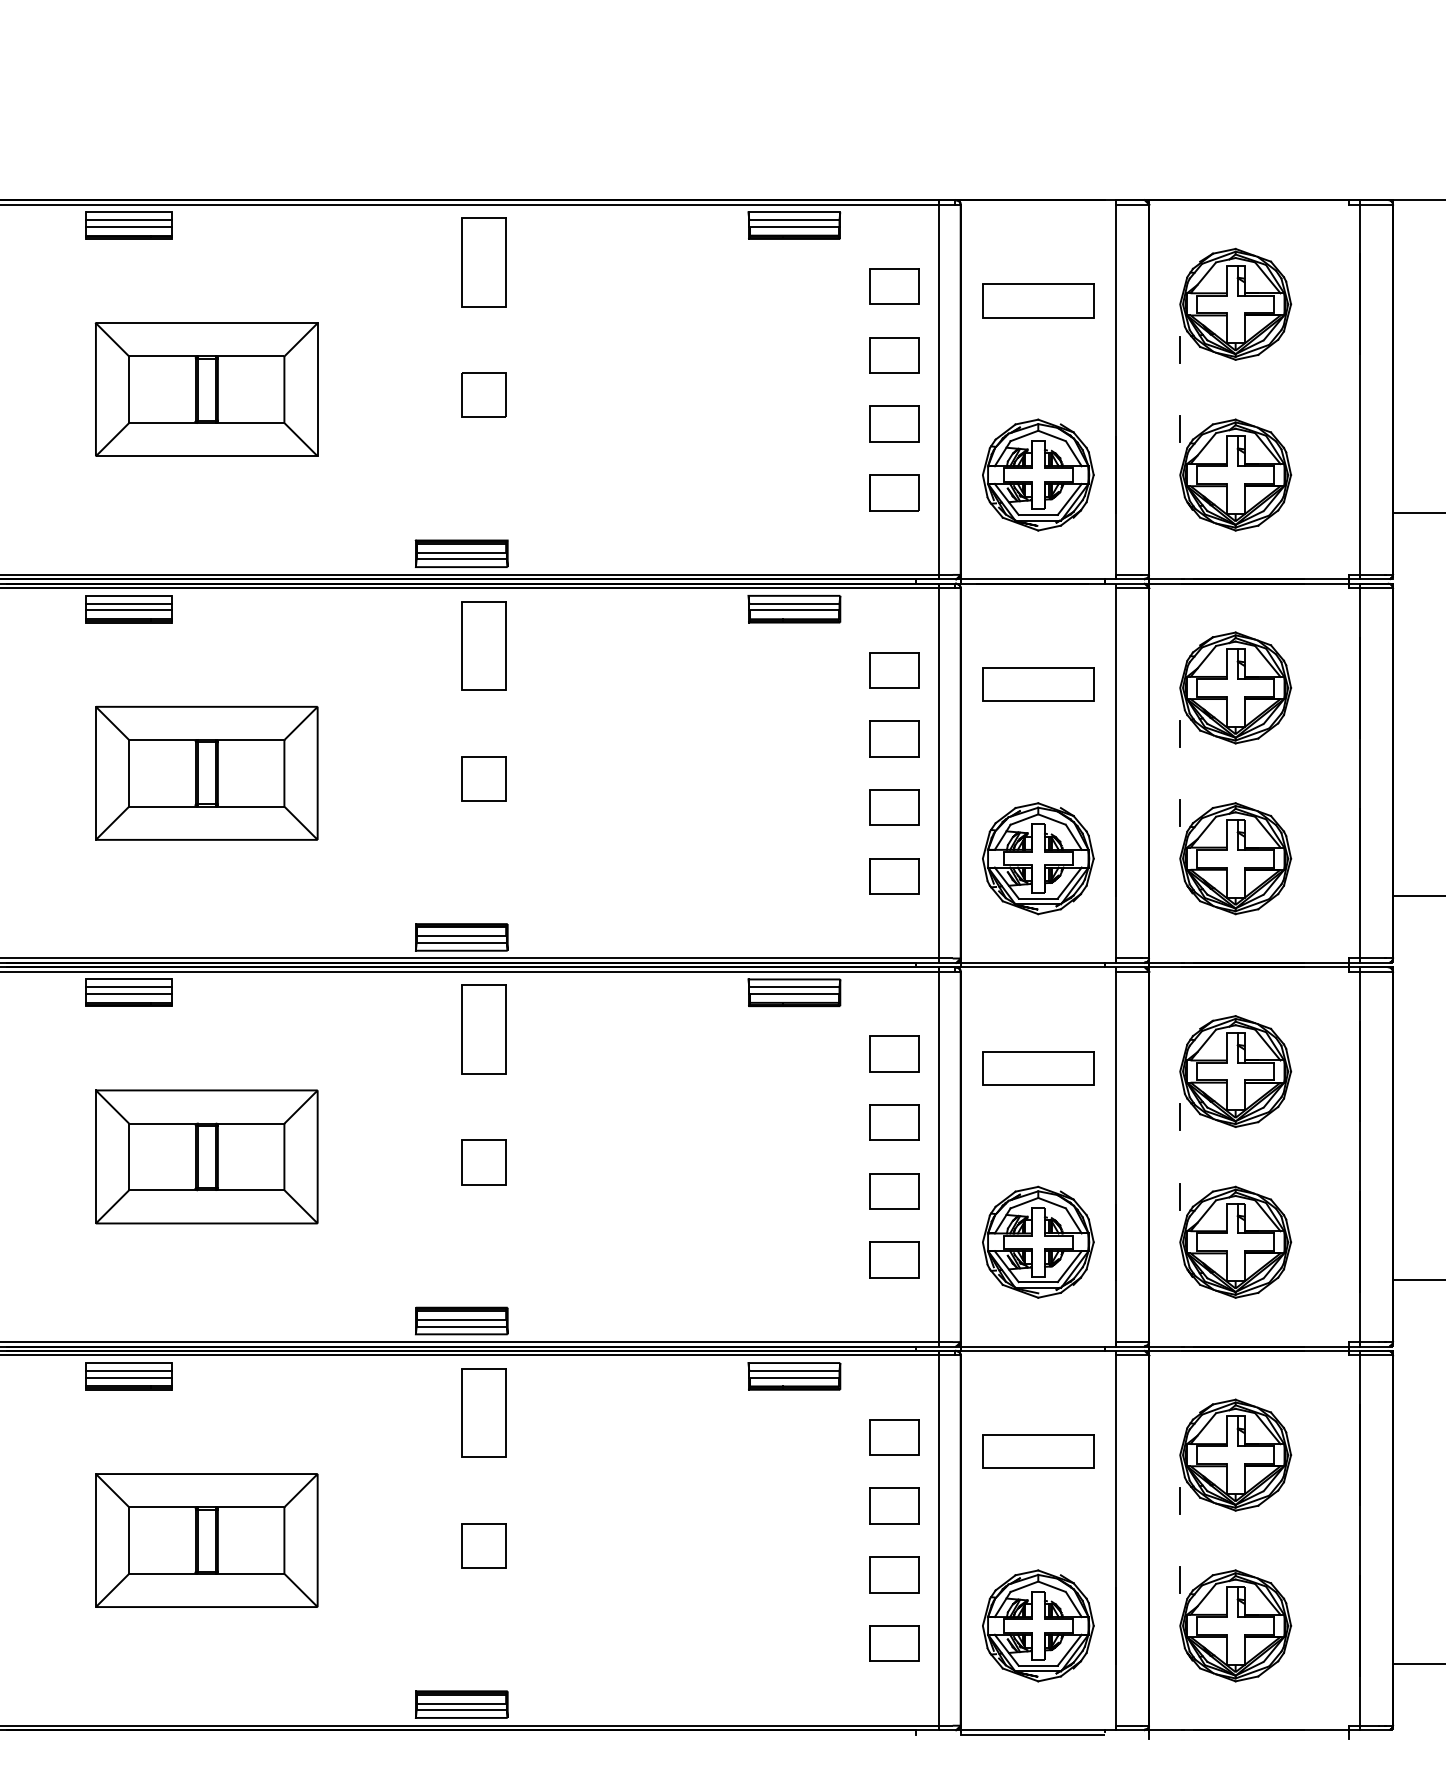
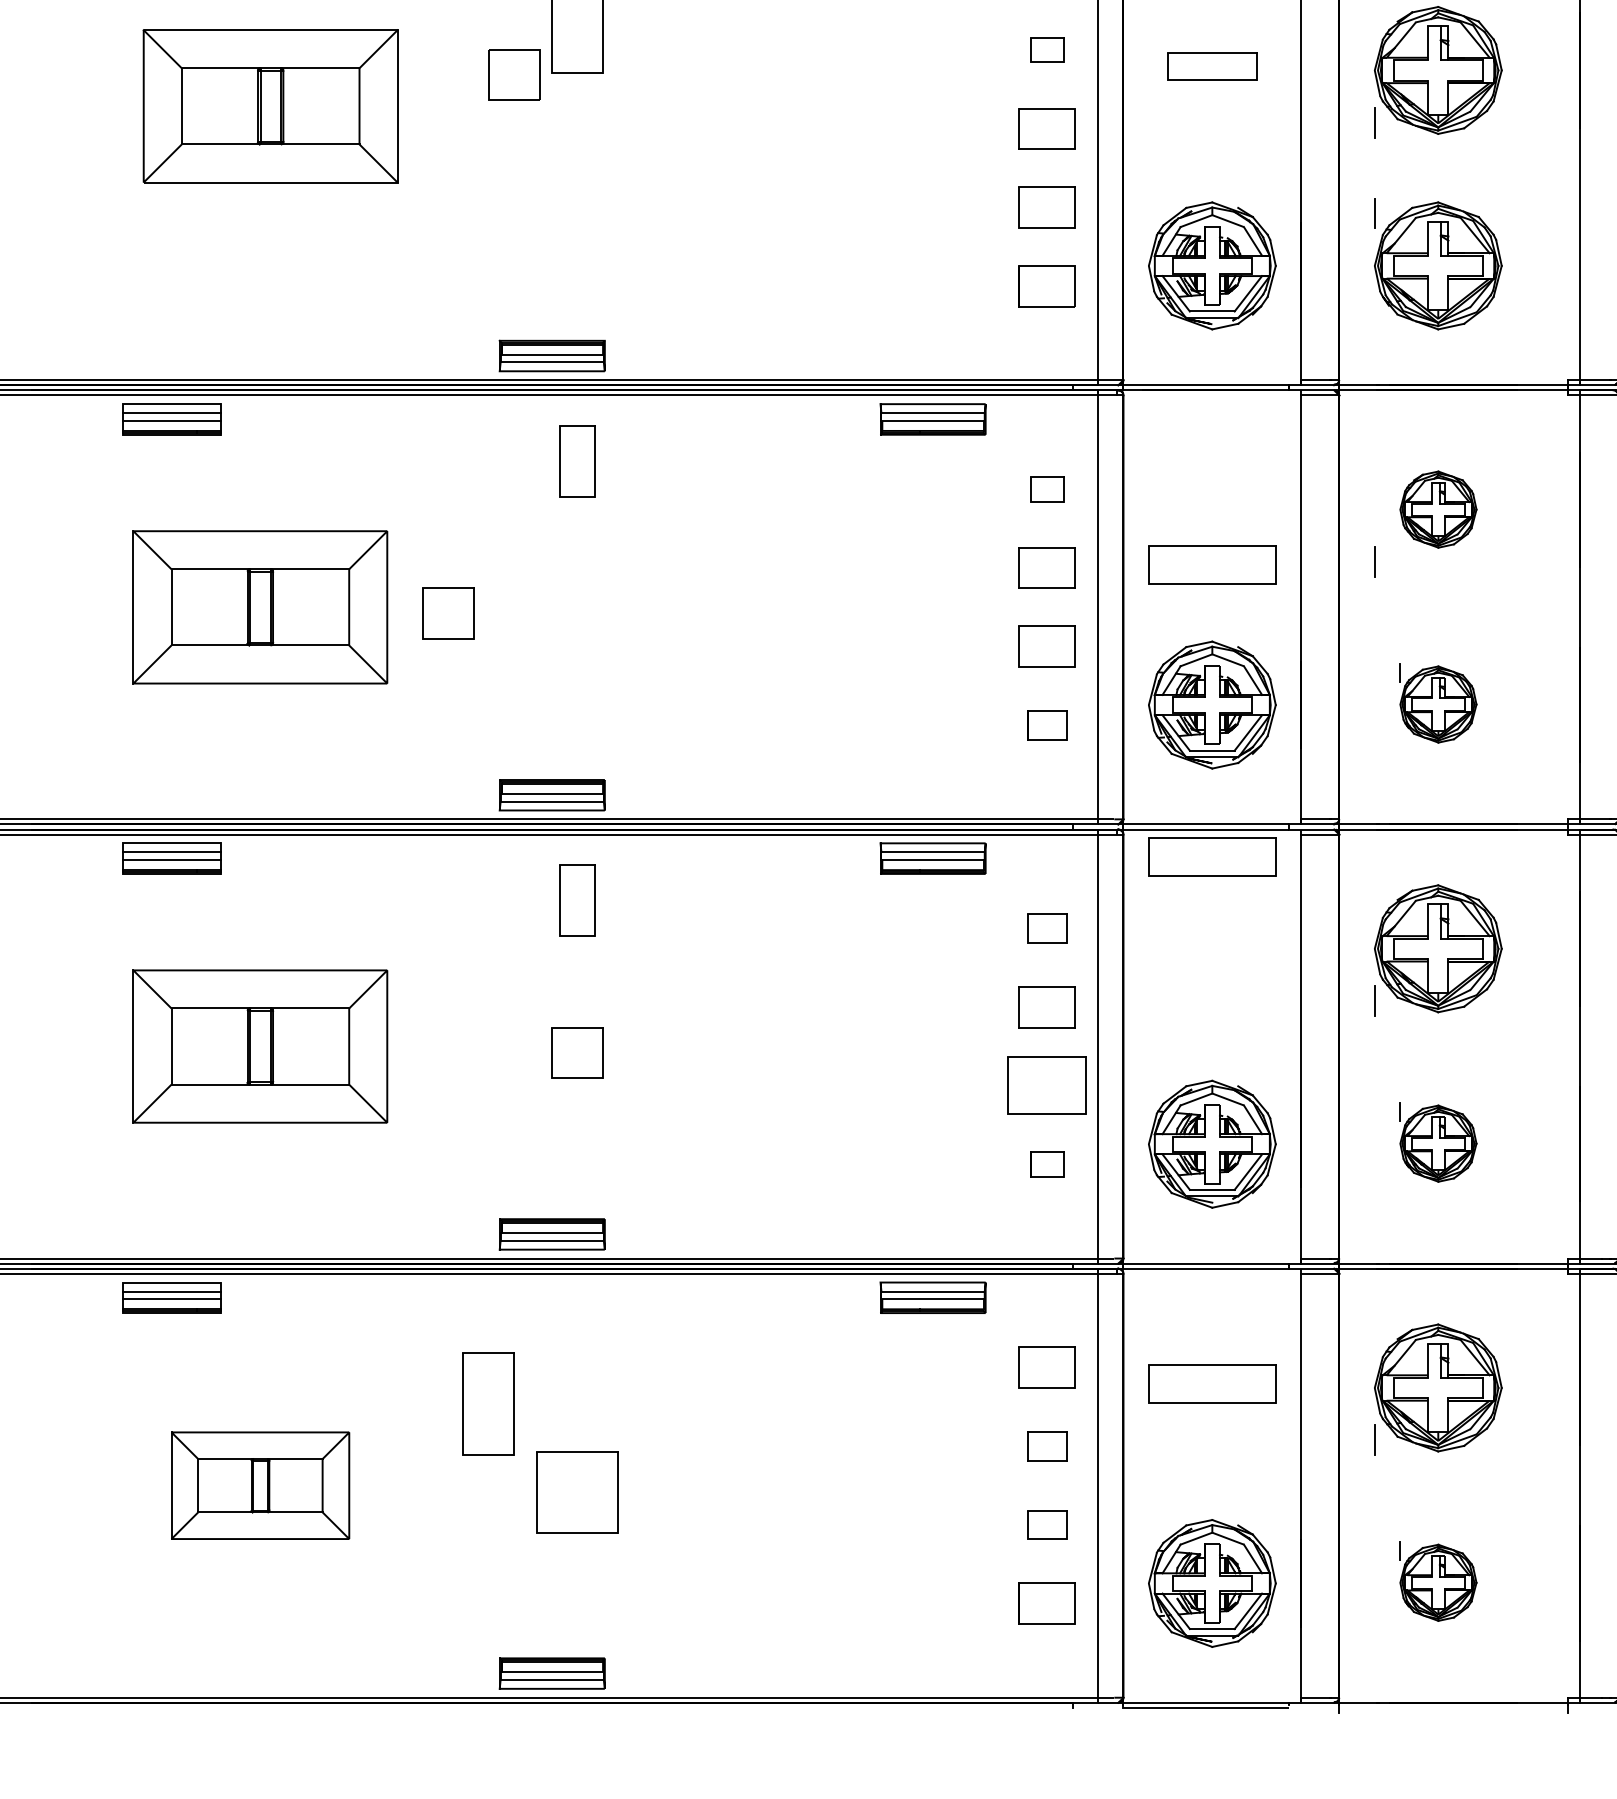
part: (894, 286) -> (1047, 49), size x0.6
part: (1038, 300) -> (1212, 66), size x0.7
part: (206, 389) -> (270, 106), moved
part: (483, 394) -> (514, 74), moved
part: (483, 645) -> (577, 461), size x0.7
part: (894, 670) -> (1047, 489), size x0.6
part: (1038, 684) -> (1212, 565), moved
part: (1235, 687) -> (1438, 509), size x0.6
part: (483, 778) -> (447, 613), moved
part: (1235, 857) -> (1438, 703), size x0.6
part: (894, 876) -> (1047, 725), size x0.7
part: (483, 1029) -> (577, 900), size x0.7
part: (894, 1053) -> (1047, 928), size x0.7
part: (1038, 1068) -> (1212, 857), moved
part: (894, 1191) -> (1047, 1086), size x1.4
part: (1235, 1240) -> (1438, 1142), size x0.6
part: (894, 1259) -> (1047, 1163), size x0.6
part: (483, 1412) -> (487, 1403), moved
part: (894, 1505) -> (1047, 1445), size x0.7
part: (206, 1540) -> (260, 1485), size x0.7
part: (483, 1545) -> (577, 1491), size x1.6
part: (894, 1574) -> (1047, 1524), size x0.7
part: (1235, 1624) -> (1438, 1581), size x0.6

